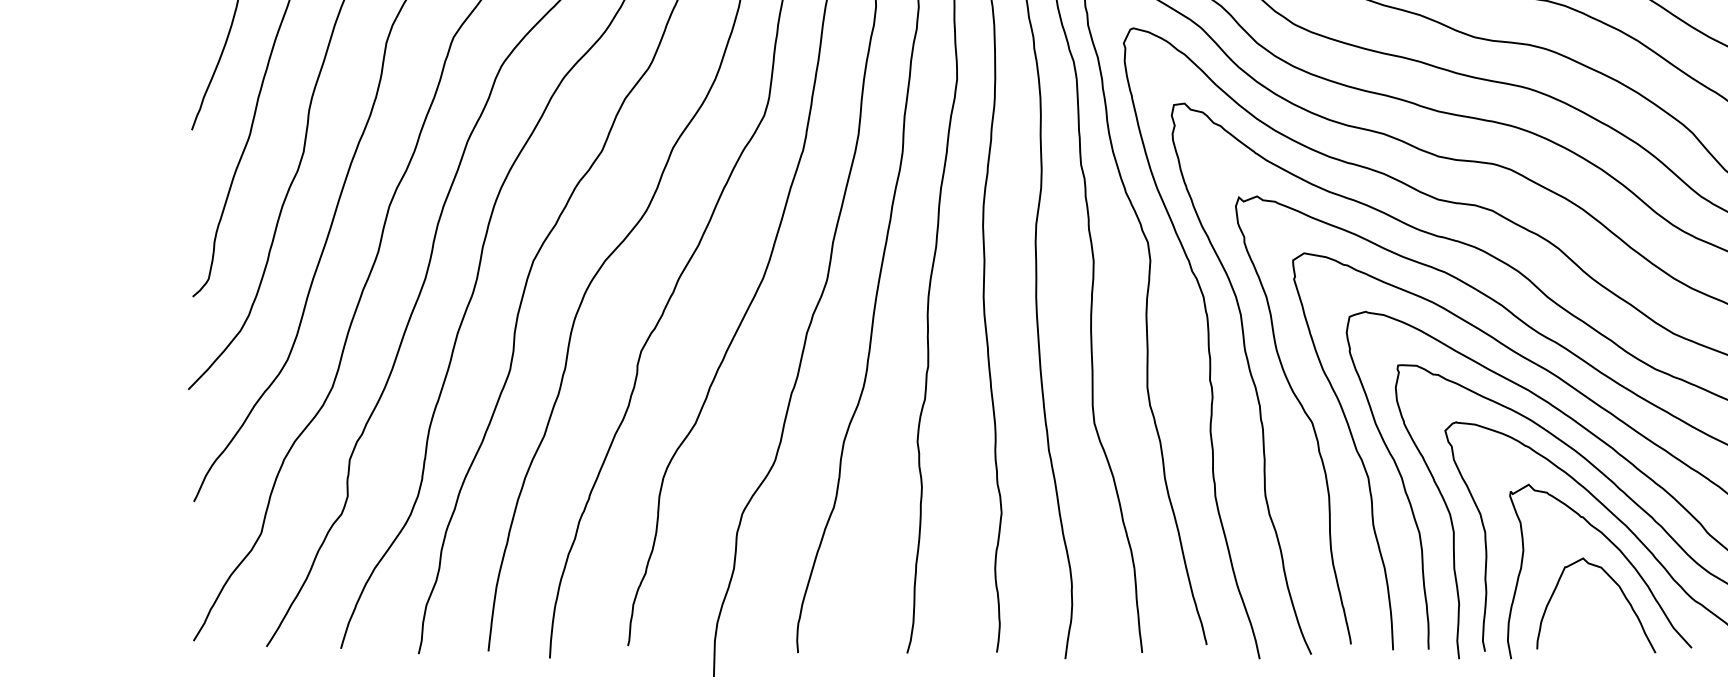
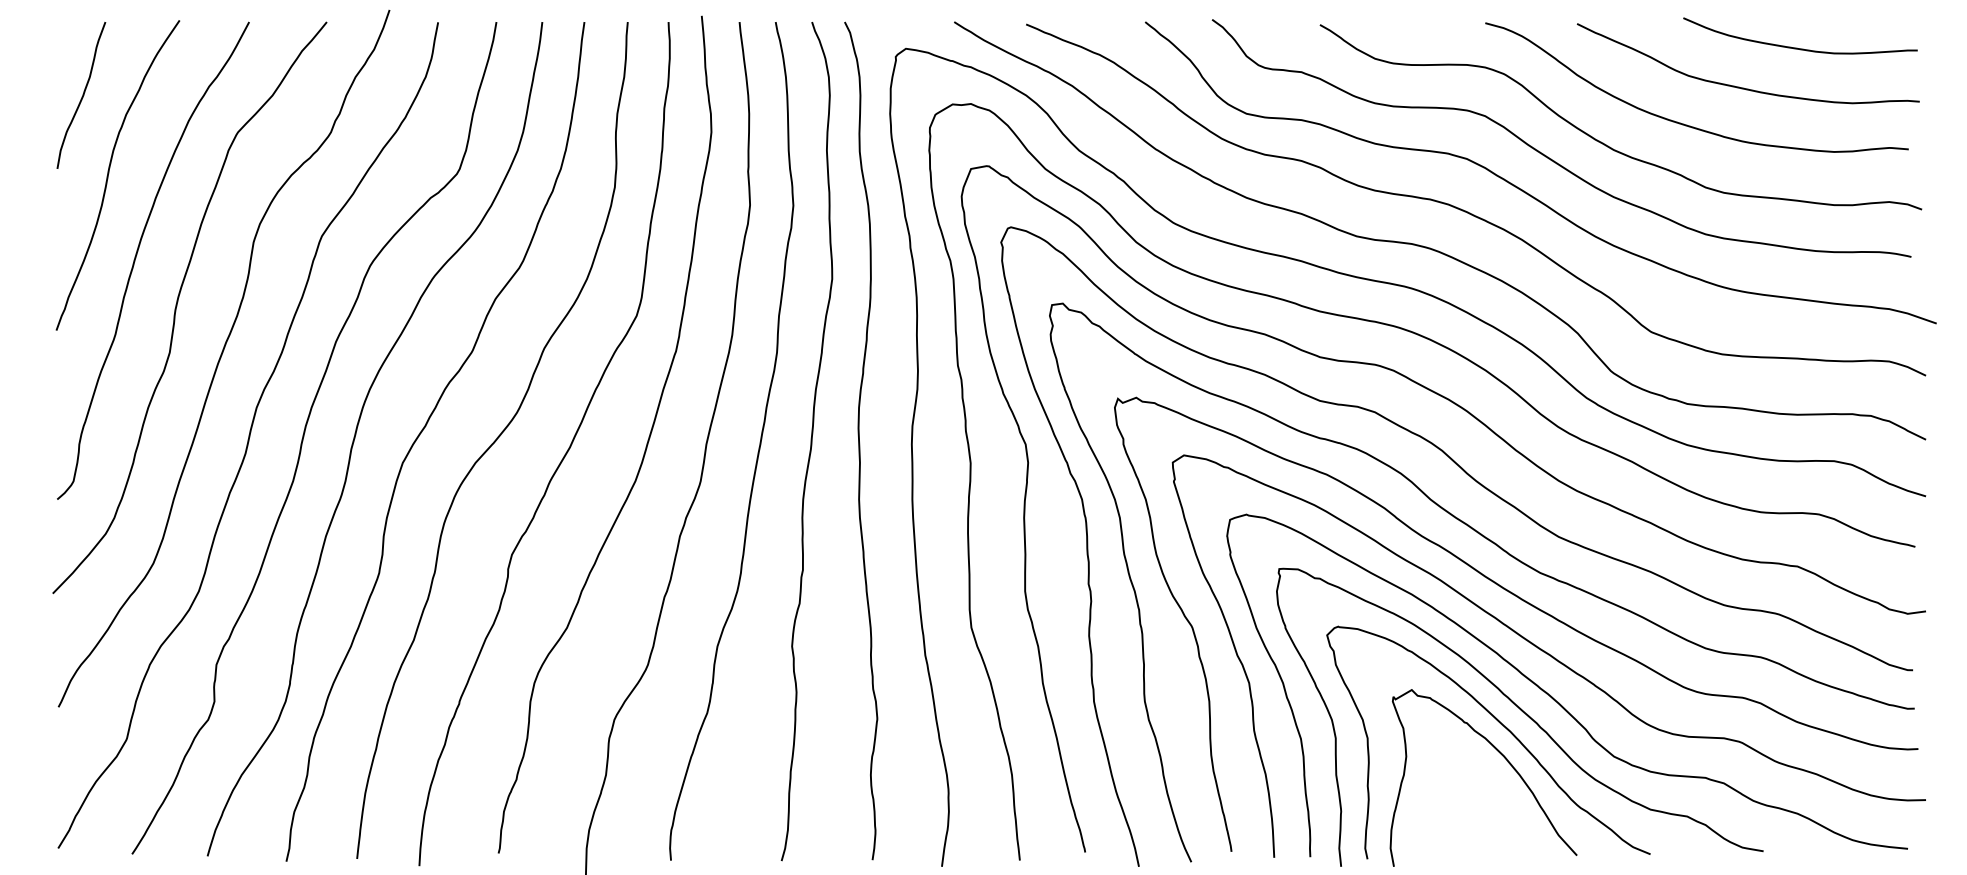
curve: (1615, 583) -> (1499, 790), removed

